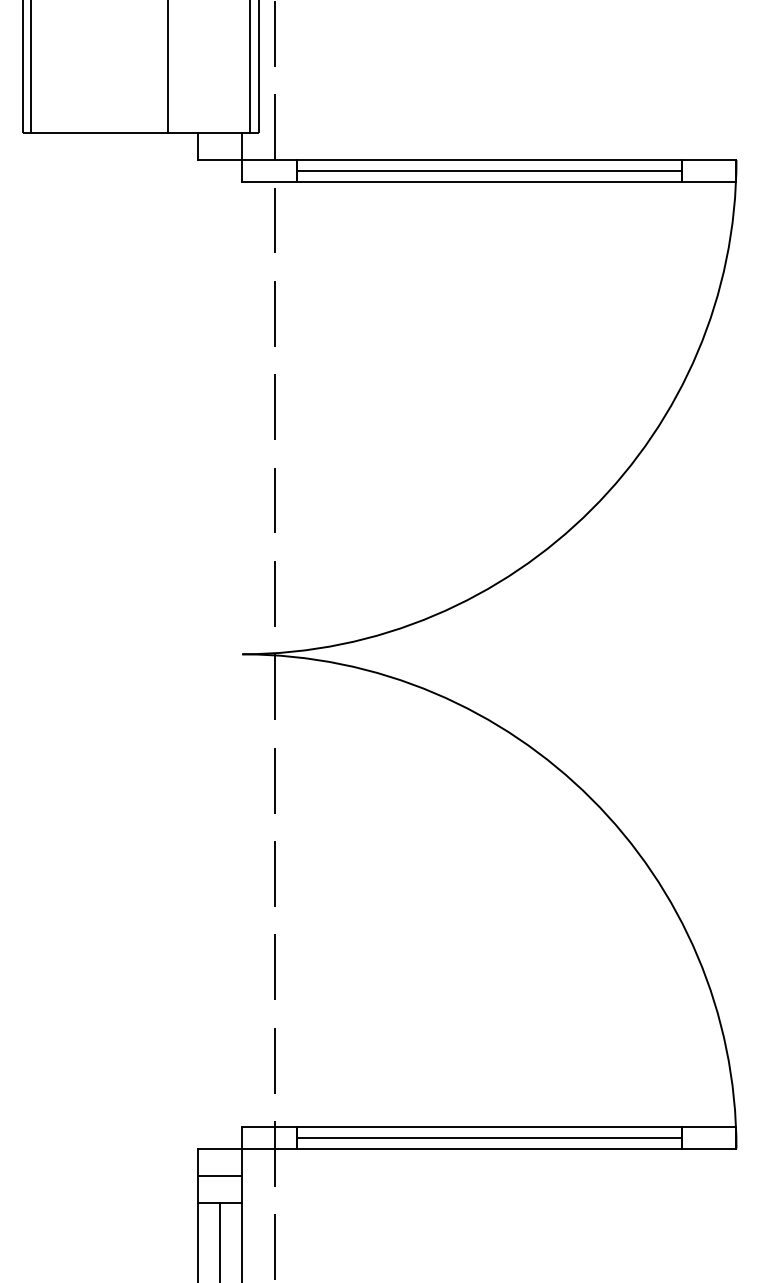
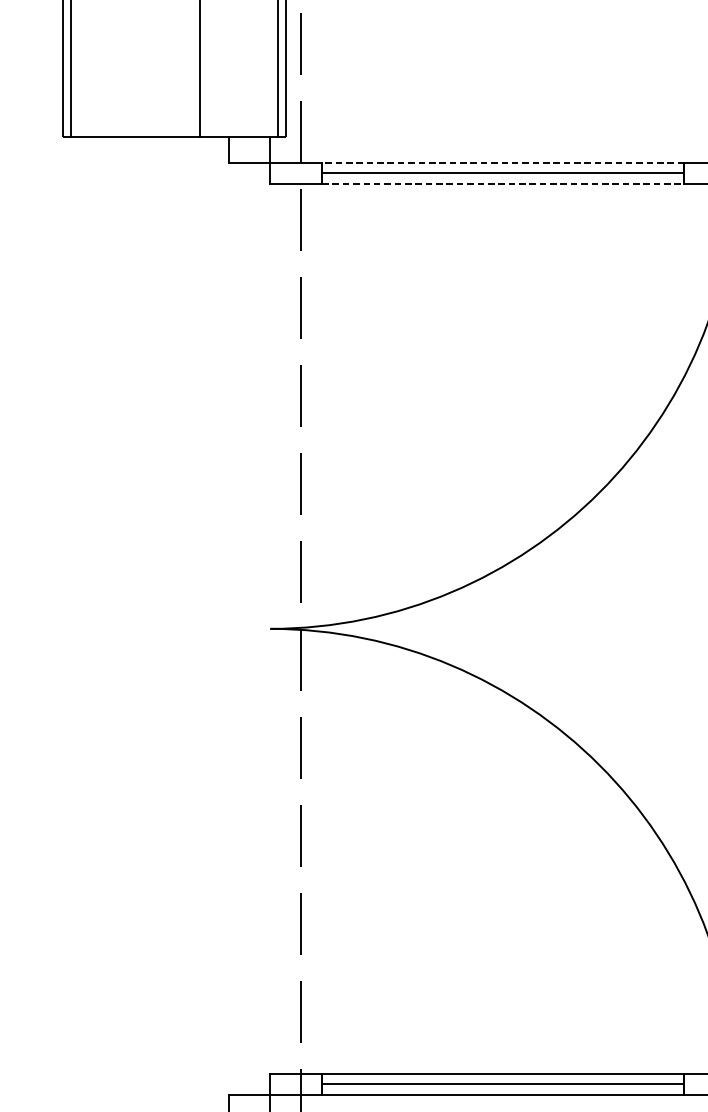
line: (488, 160) -> (502, 163), solid -> dashed
line: (489, 182) -> (503, 184), solid -> dashed

